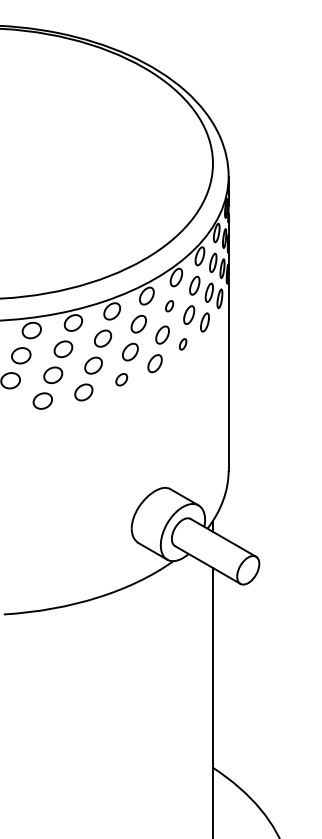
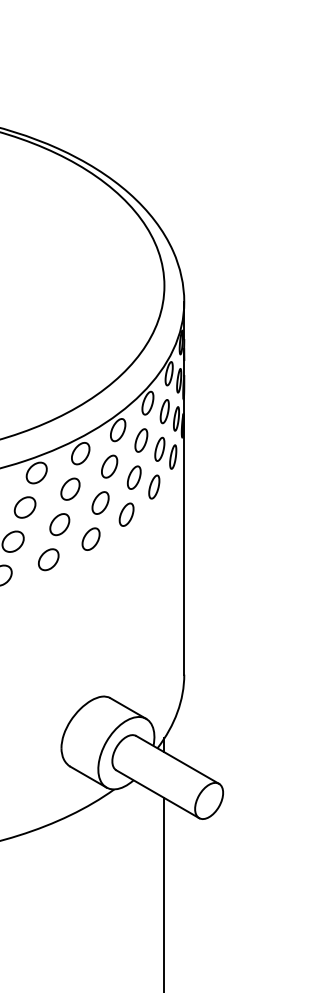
part: (169, 305) -> (109, 465), size x1.67
part: (182, 344) -> (125, 514), size x1.67
part: (121, 379) -> (48, 559), size x1.43

